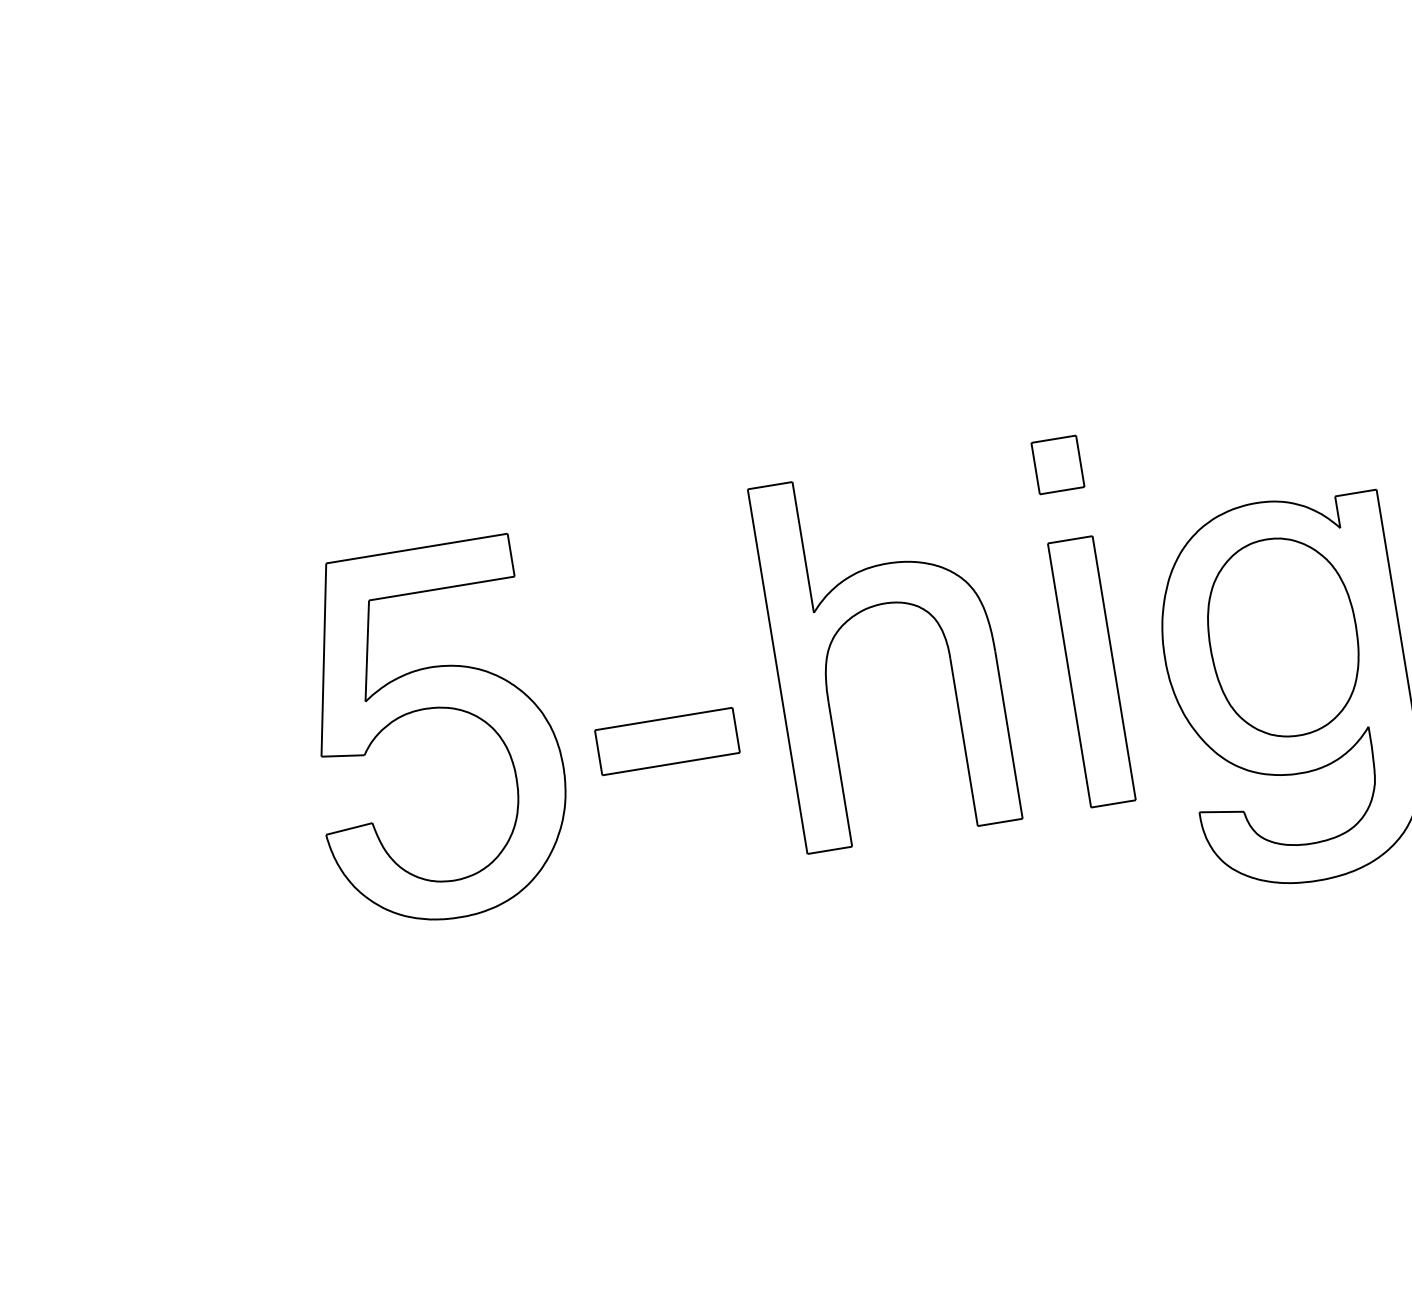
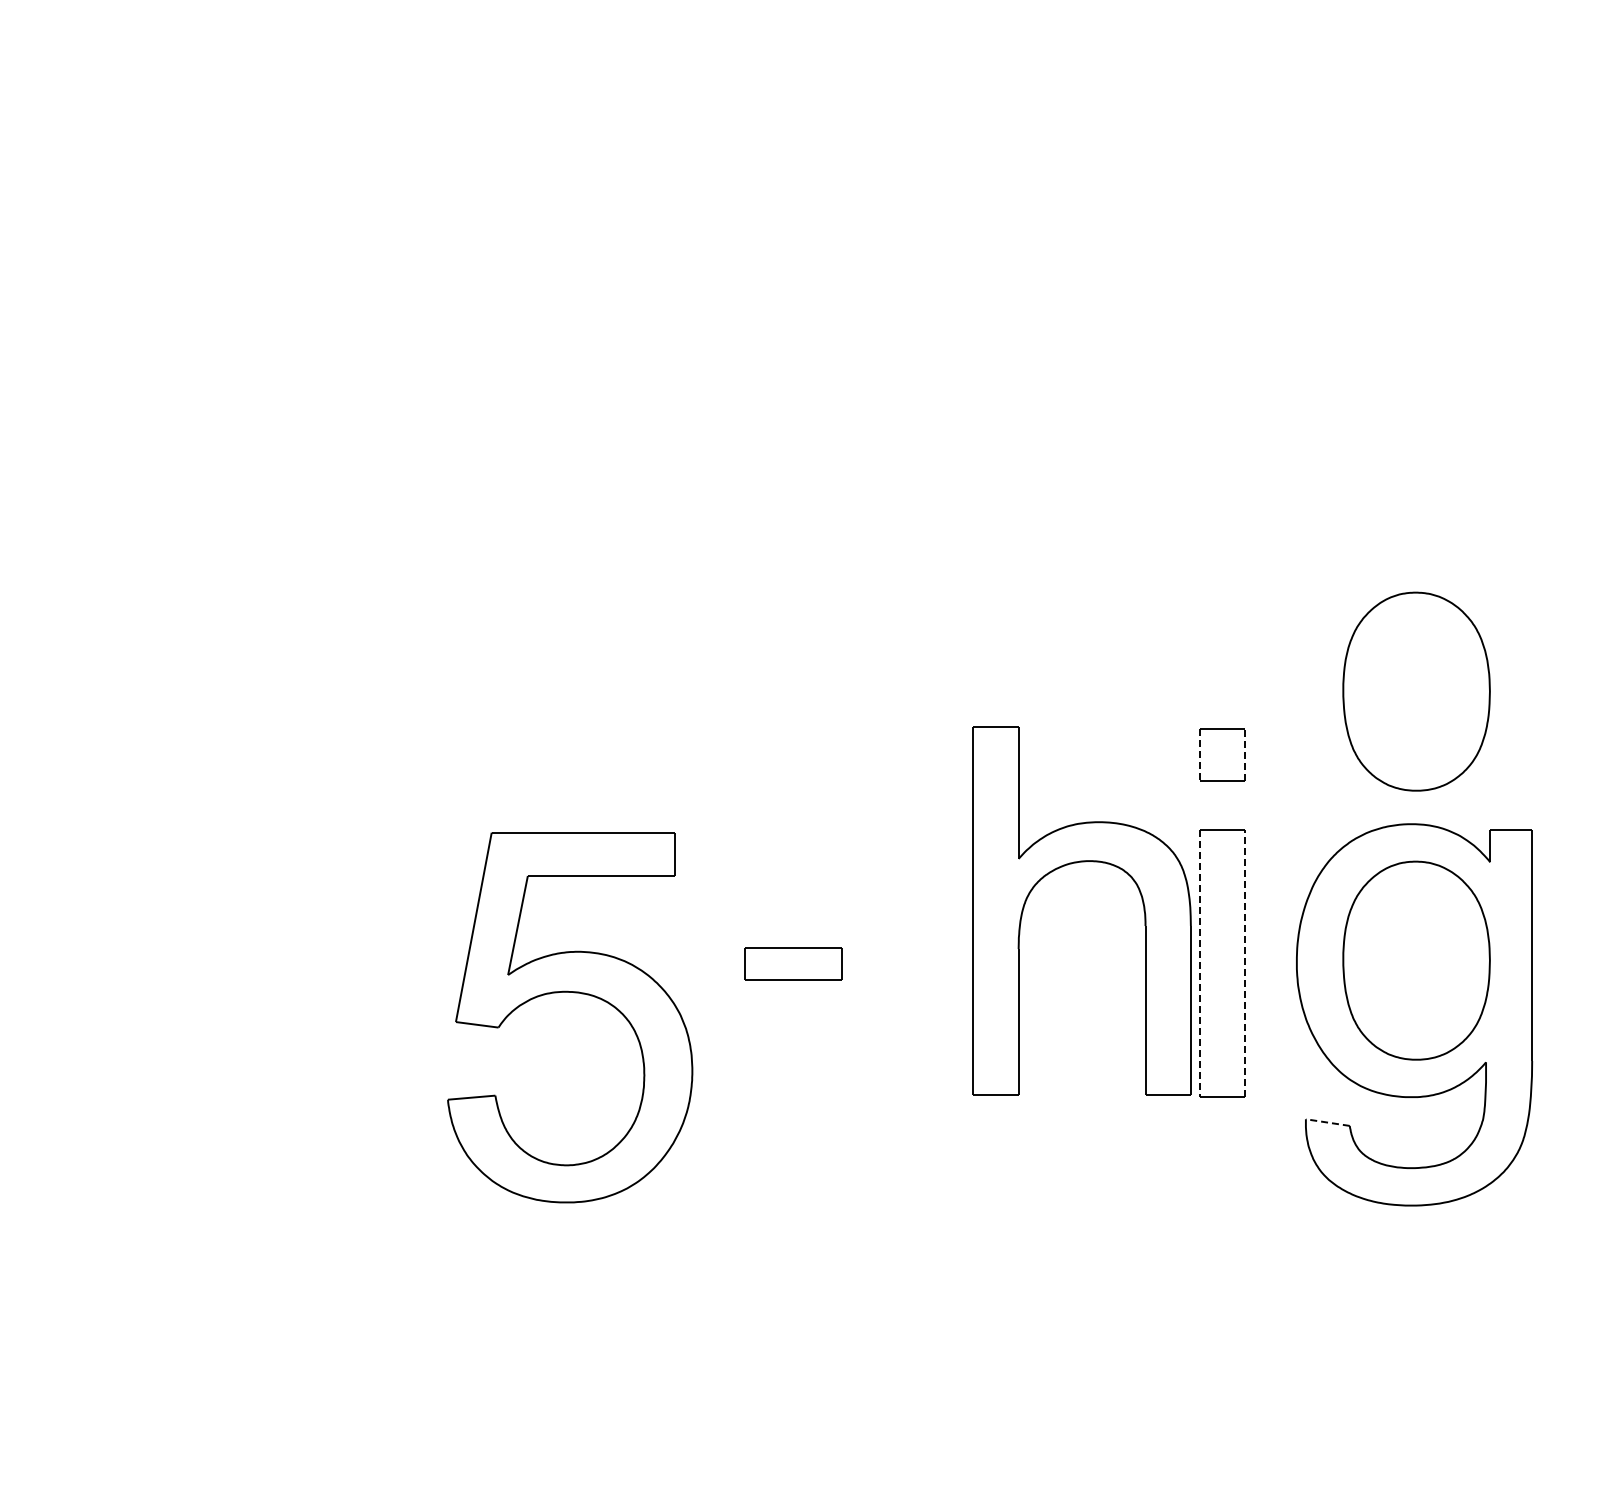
part: (1239, 371) -> (1416, 691), added
line: (1080, 461) -> (1245, 754), solid -> dashed
line: (1036, 469) -> (1200, 755), solid -> dashed
part: (858, 614) -> (1062, 867), moved
line: (1114, 667) -> (1245, 963), solid -> dashed
line: (1070, 676) -> (1200, 964), solid -> dashed
part: (434, 709) -> (574, 993), moved
part: (667, 741) -> (793, 963), size x0.7
line: (1221, 812) -> (1327, 1122), solid -> dashed

